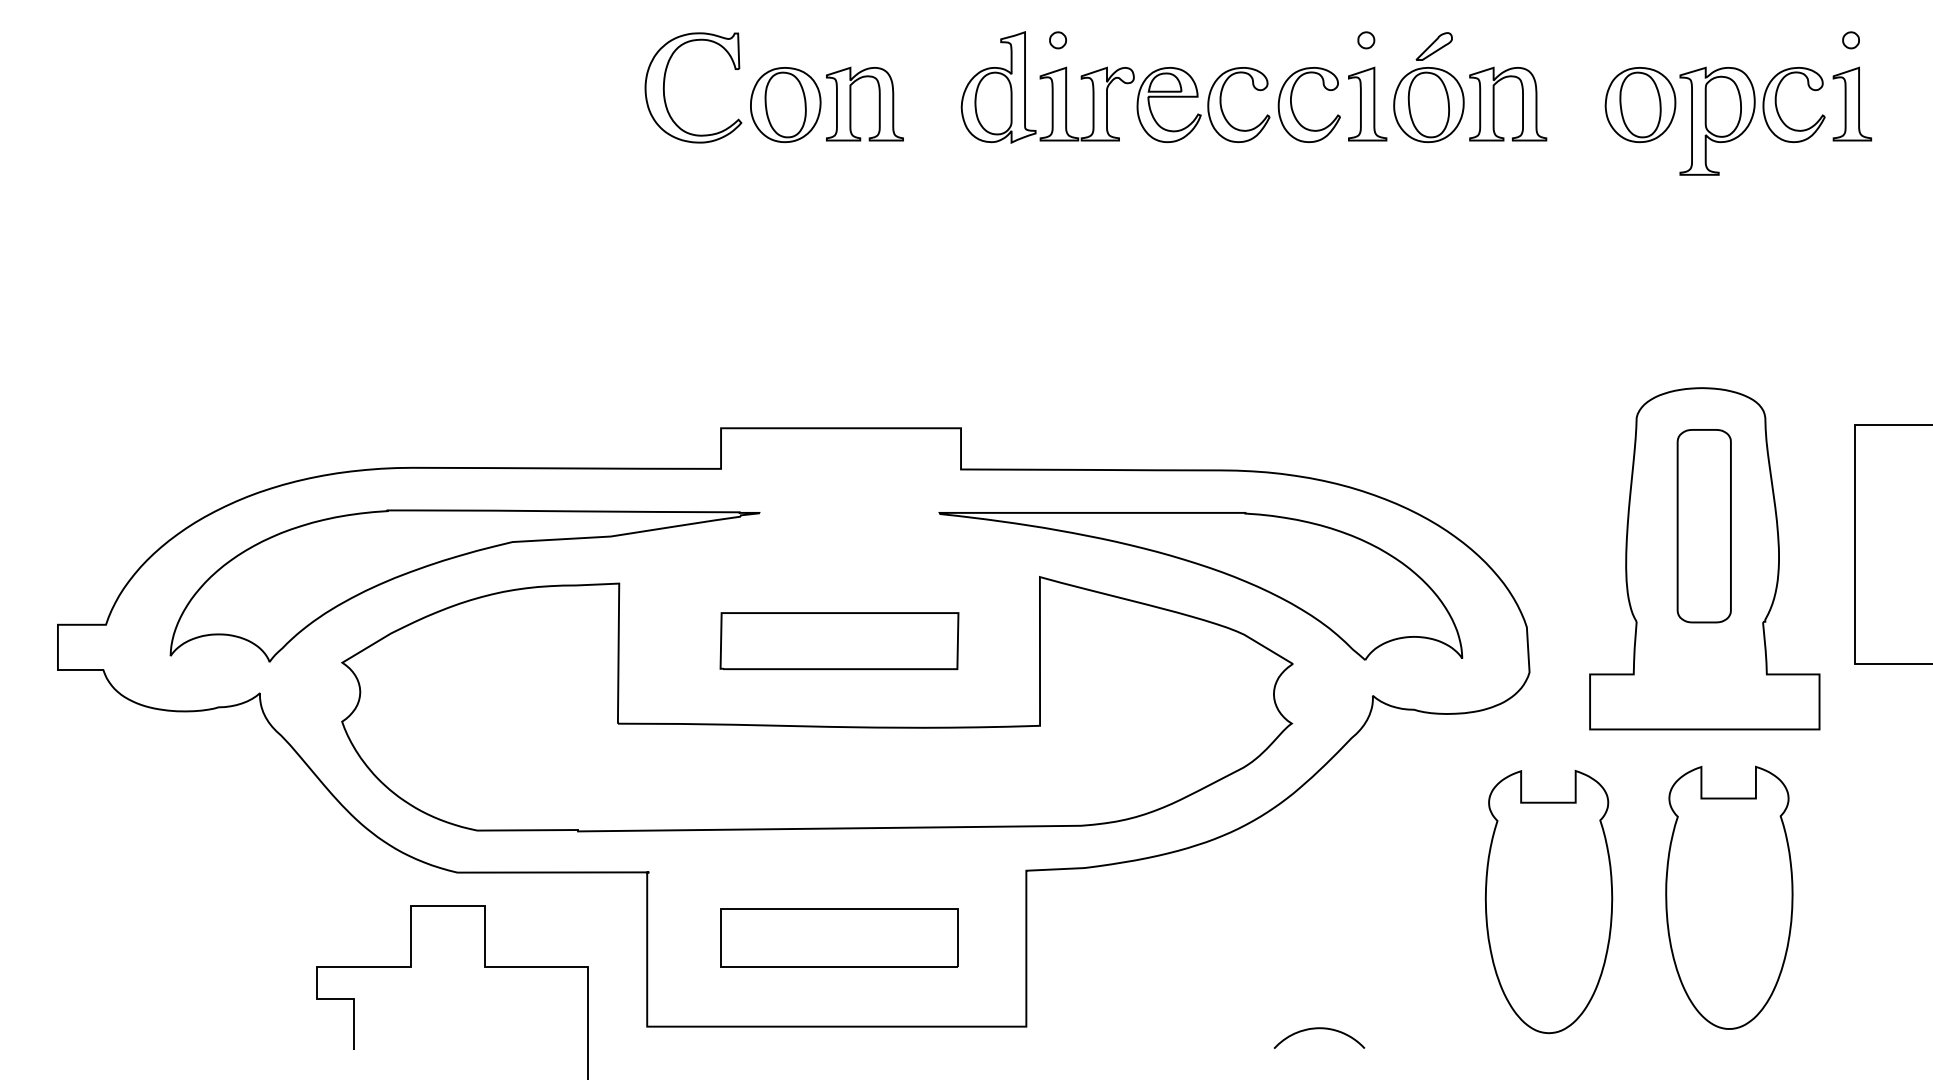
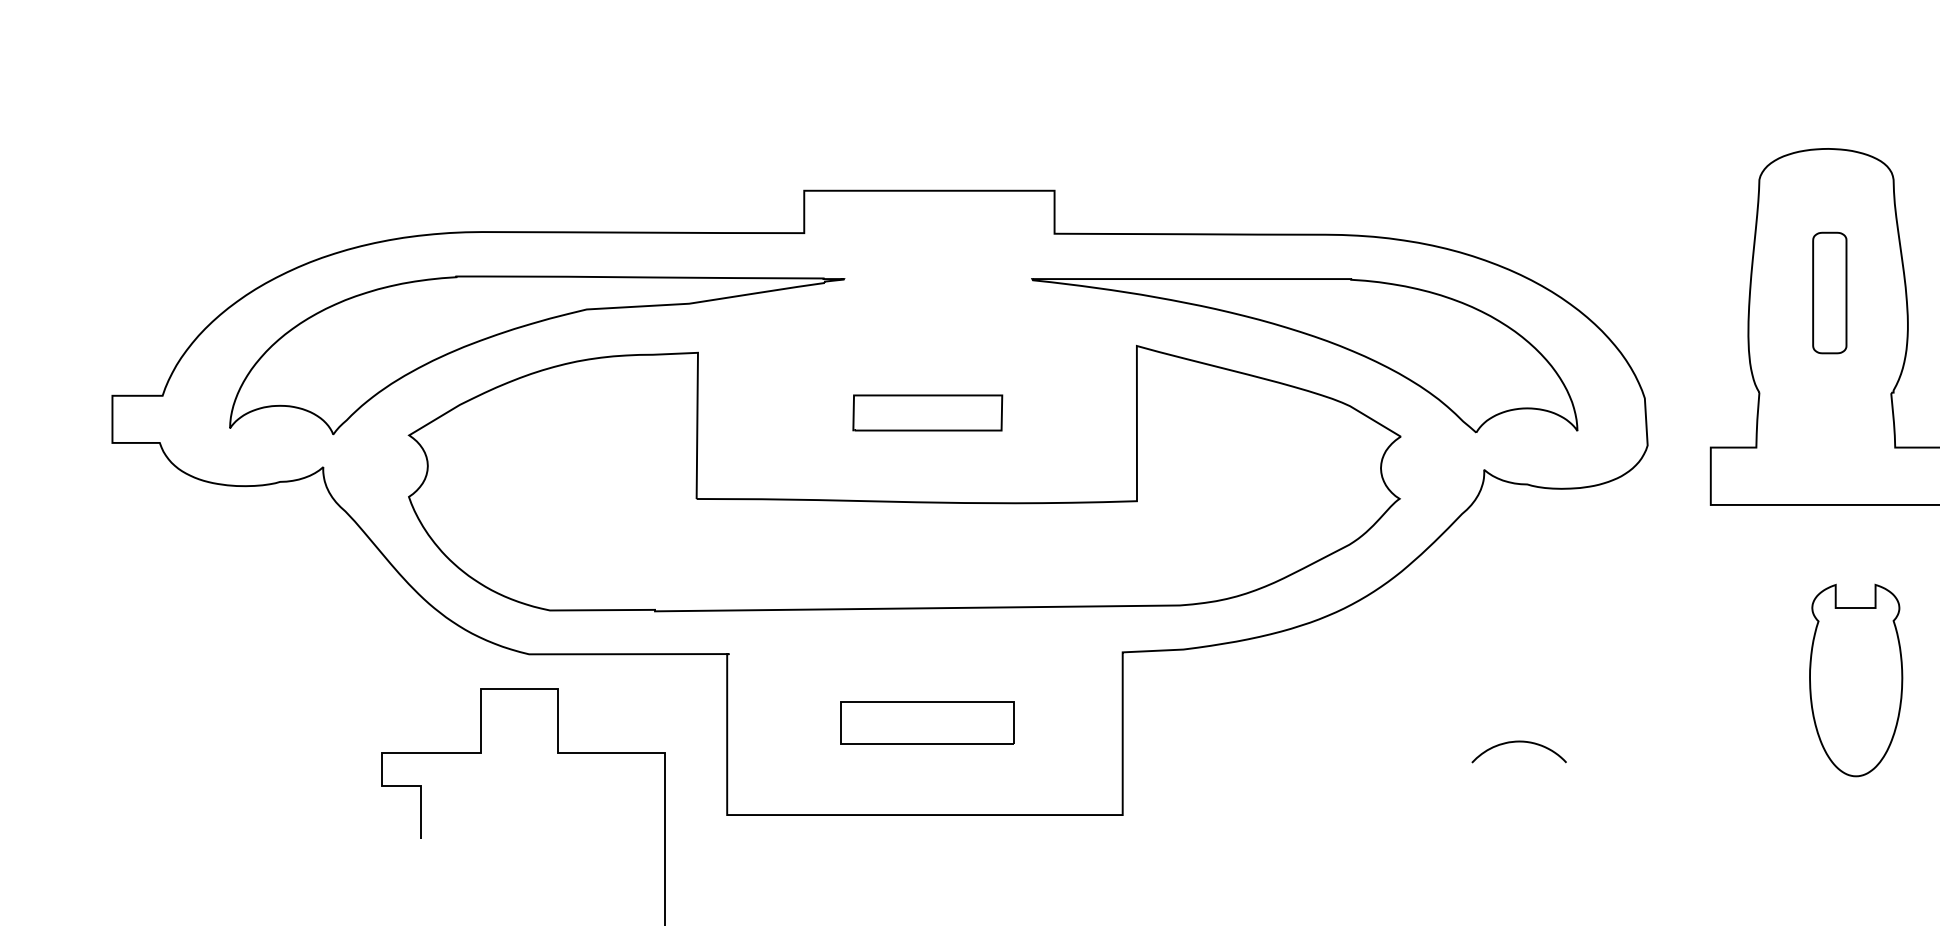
part: (1703, 526) -> (1829, 293), size x0.6
part: (839, 641) -> (927, 413), size x0.6
part: (1729, 897) -> (1856, 680), size x0.7
part: (1548, 902) -> (1667, 685), removed
part: (839, 937) -> (927, 722), size x0.7
curve: (1319, 1029) -> (1519, 742), moved

